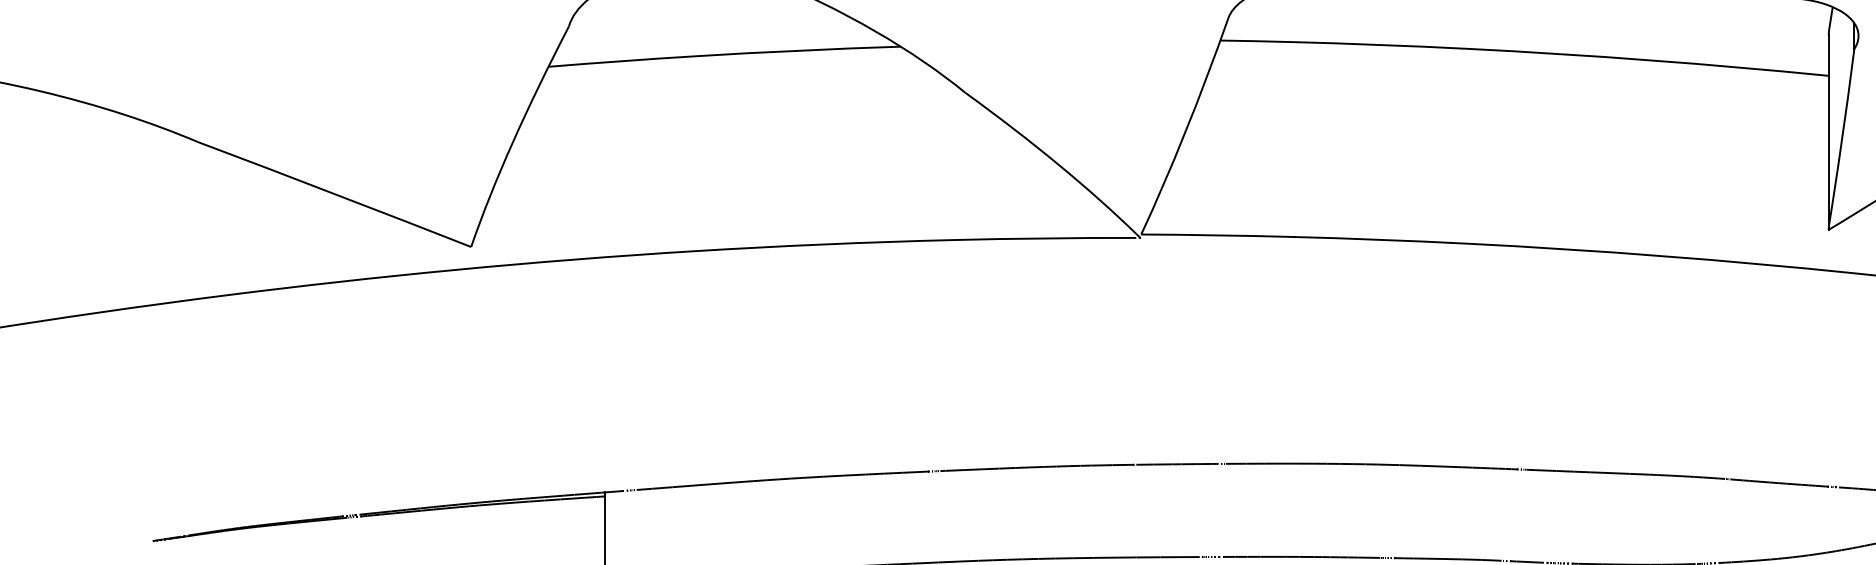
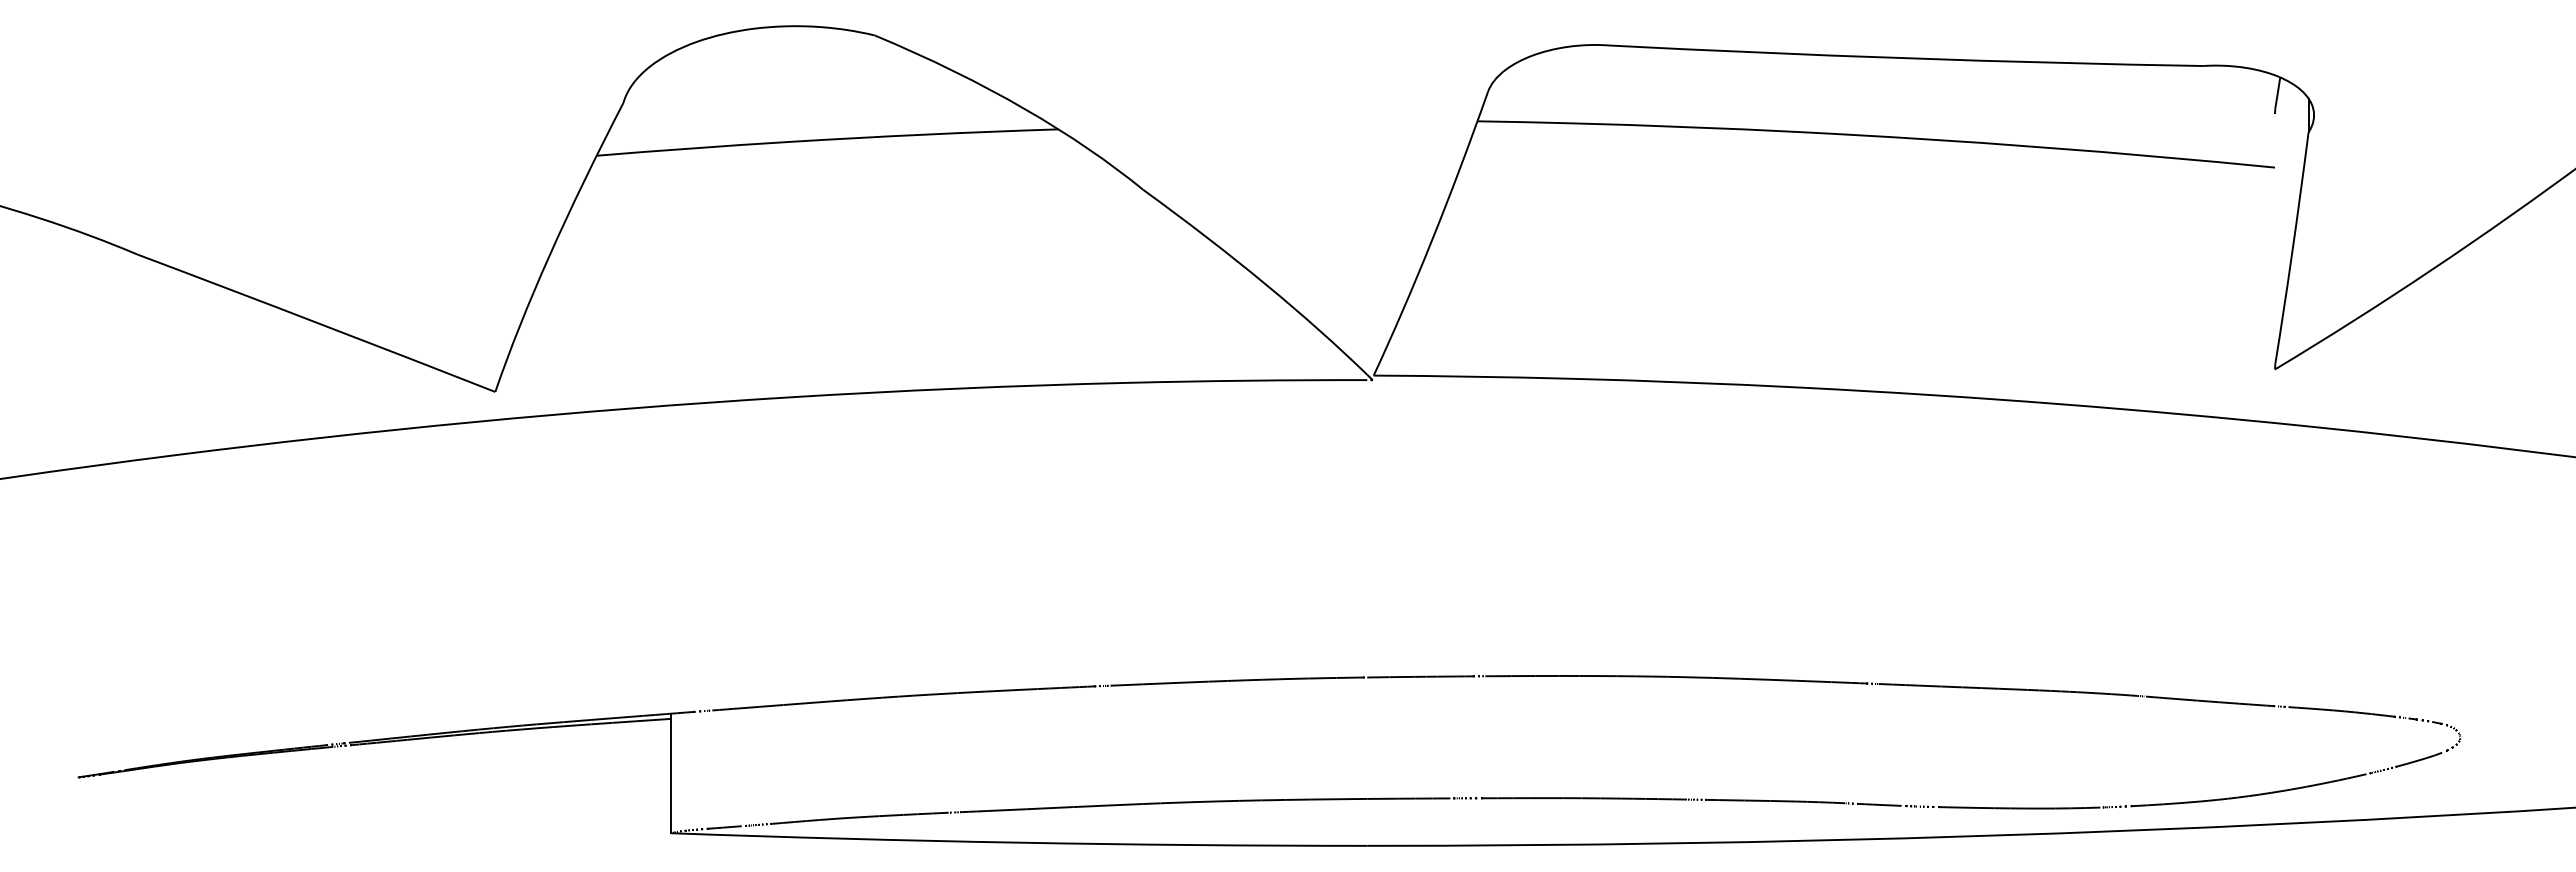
line: (1828, 132) -> (2274, 241), removed

